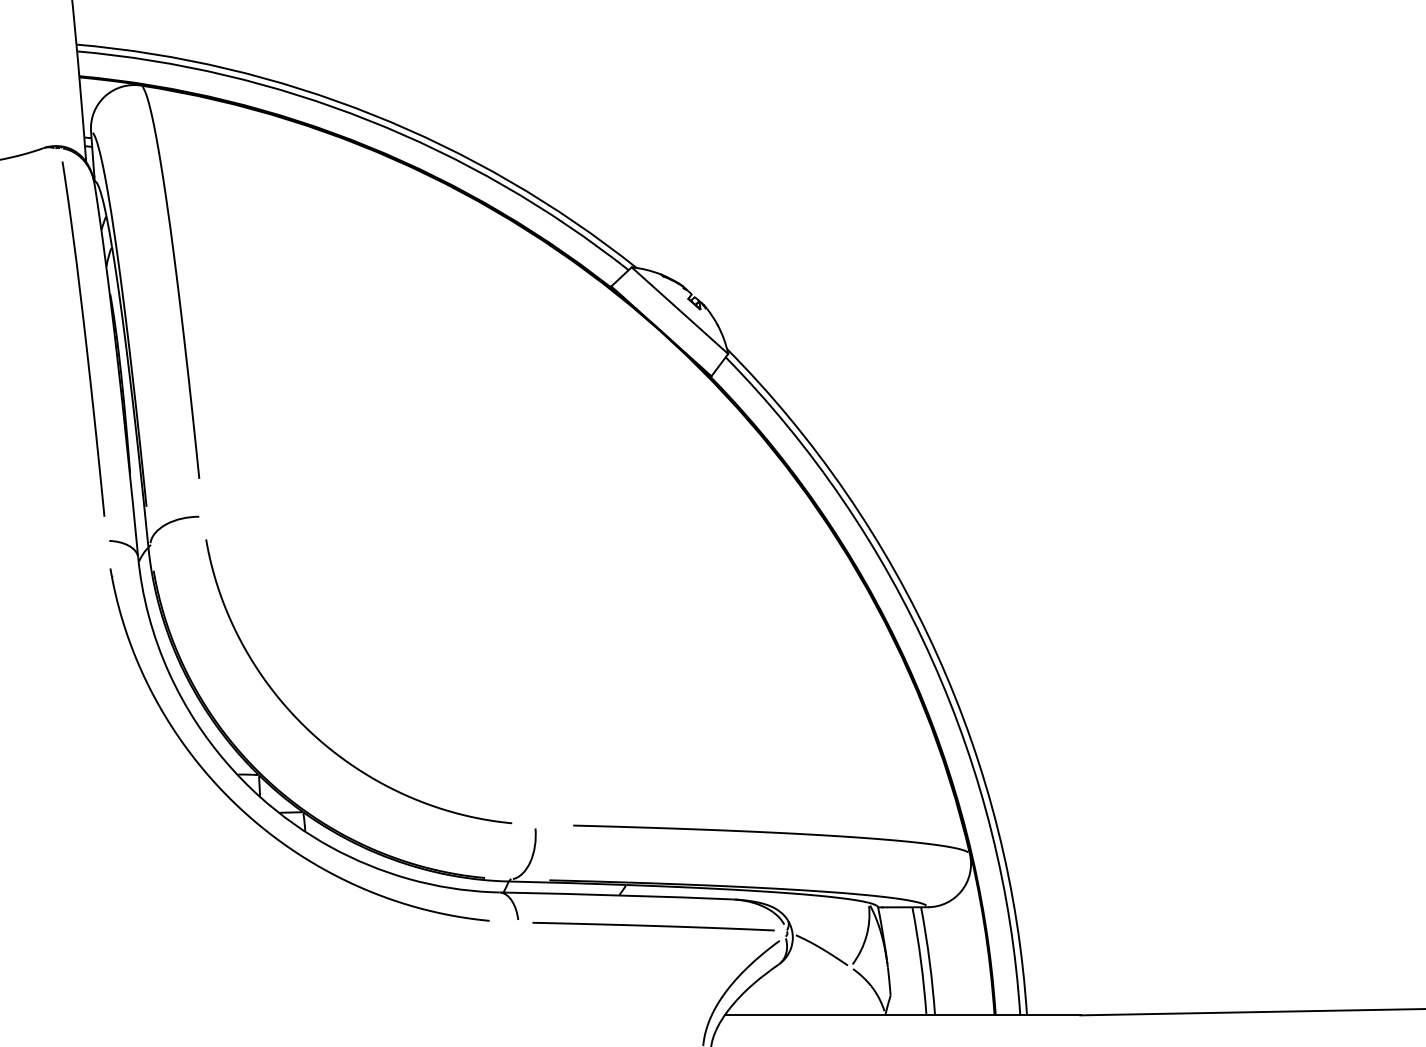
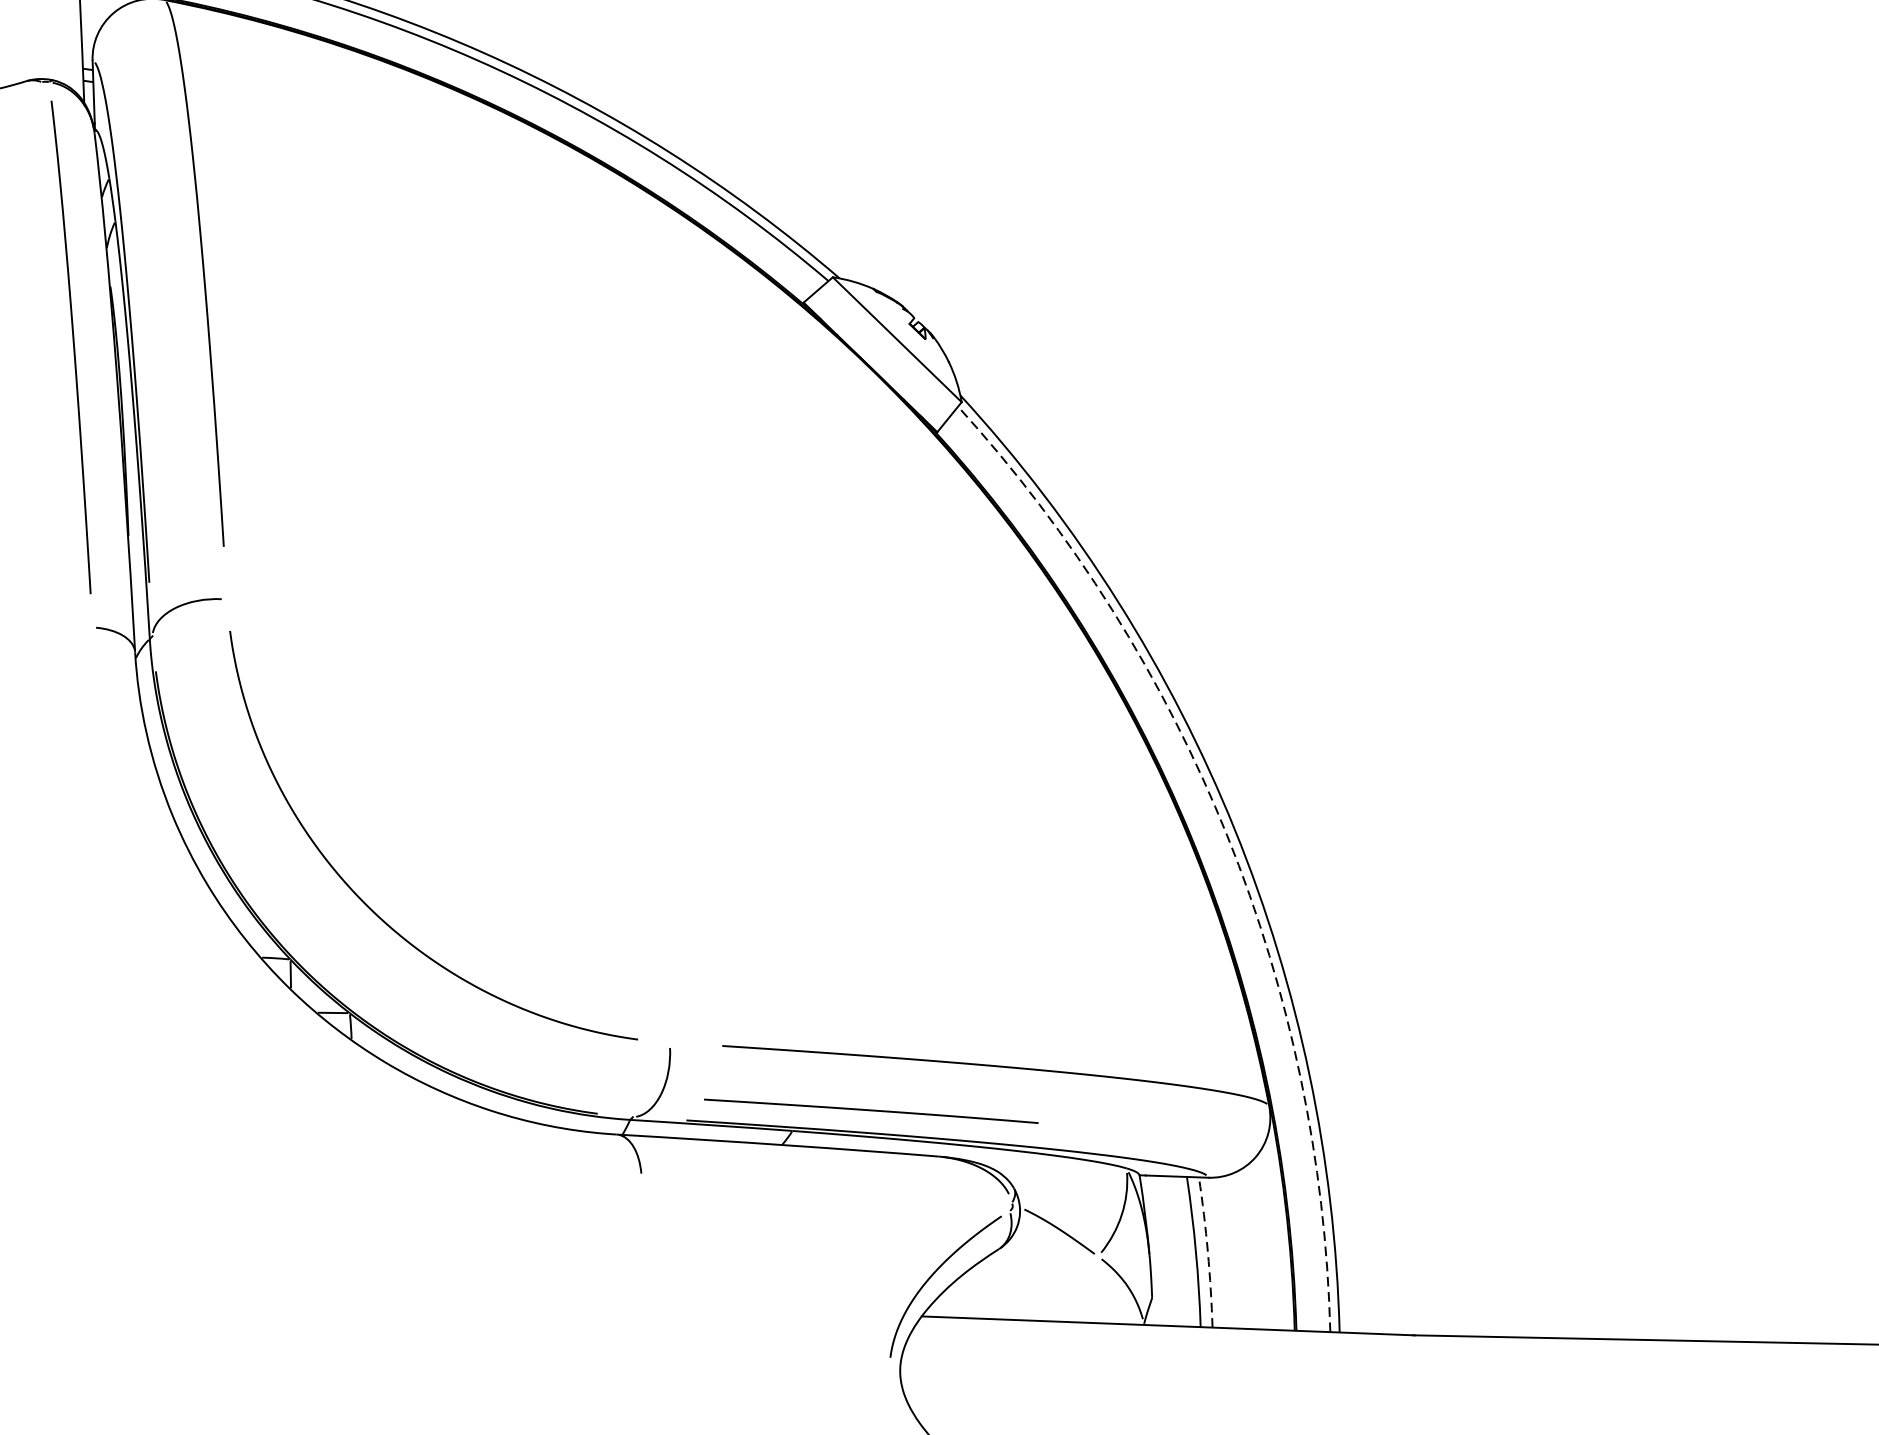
arc: (932, 659) -> (1227, 835), solid -> dashed
part: (245, 811) -> (269, 1009), removed
line: (653, 926) -> (871, 1111), moved
arc: (929, 961) -> (1207, 1252), solid -> dashed

